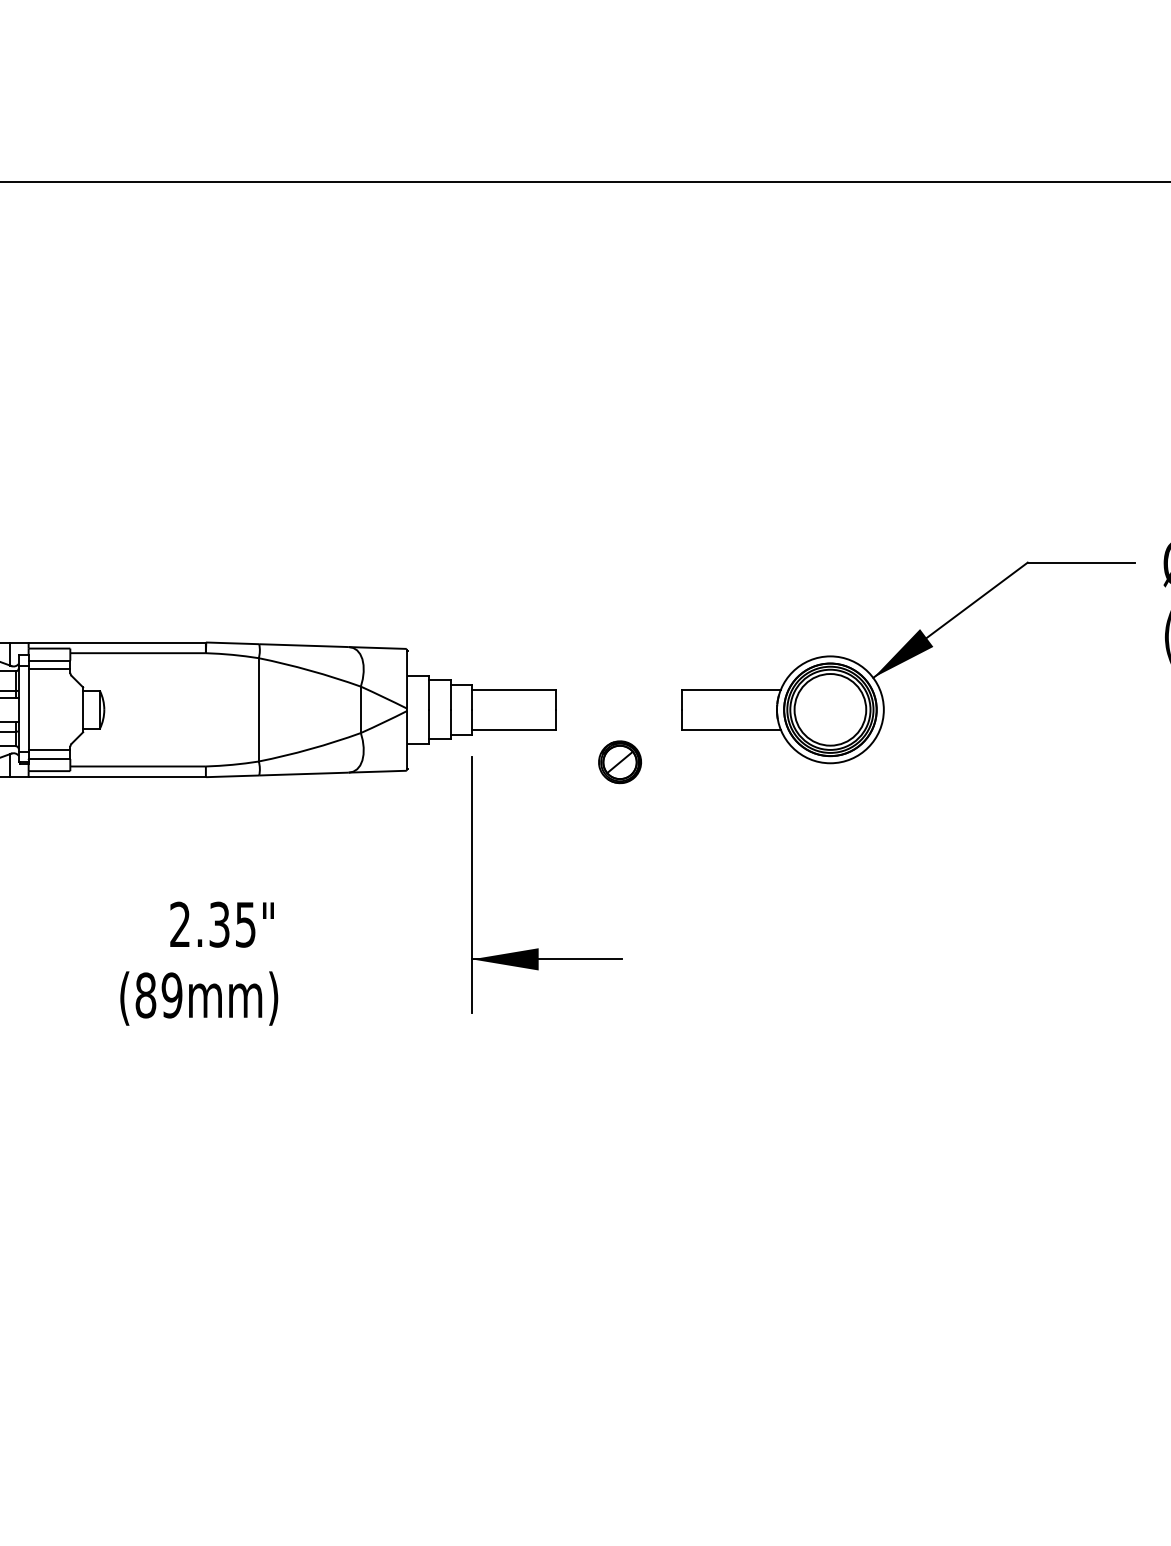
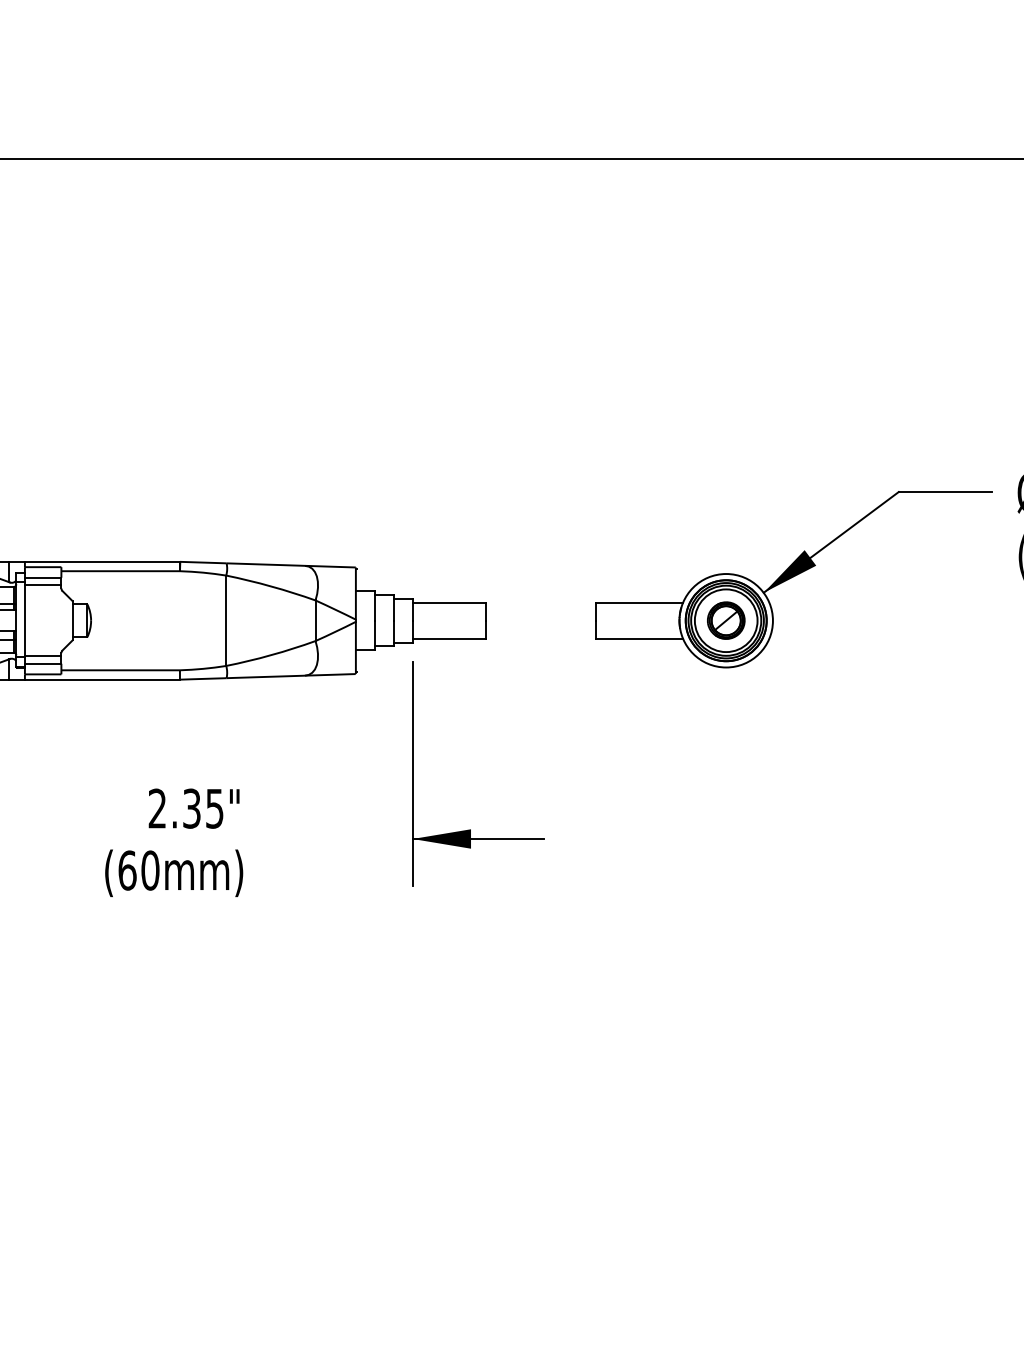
part: (620, 762) -> (726, 620), moved
text: (158, 995) -> (138, 870), (89mm) -> (60mm)

